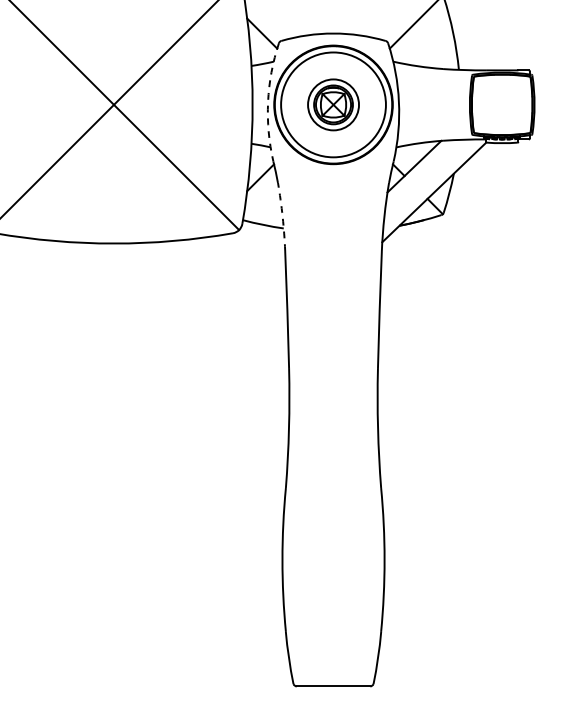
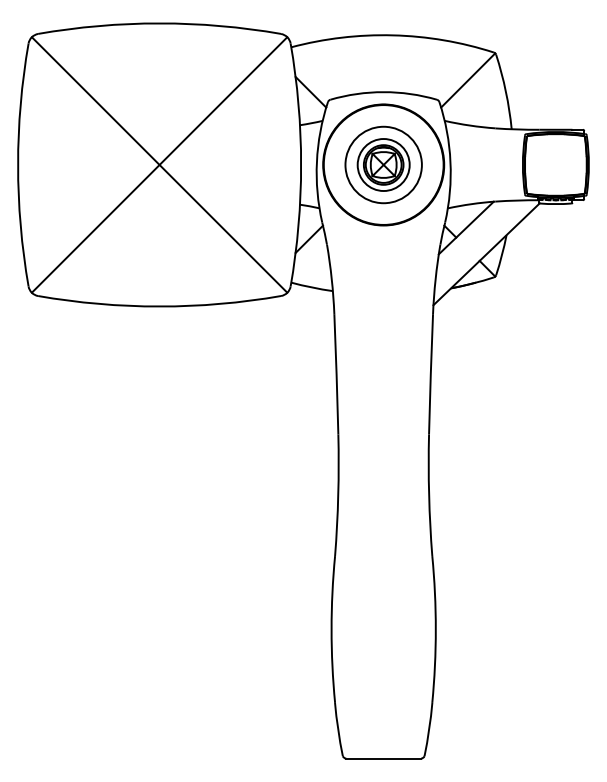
arc: (267, 101) -> (316, 161), dashed -> solid
circle: (333, 104) -> (383, 164), size x0.71
arc: (282, 217) -> (331, 279), dashed -> solid

